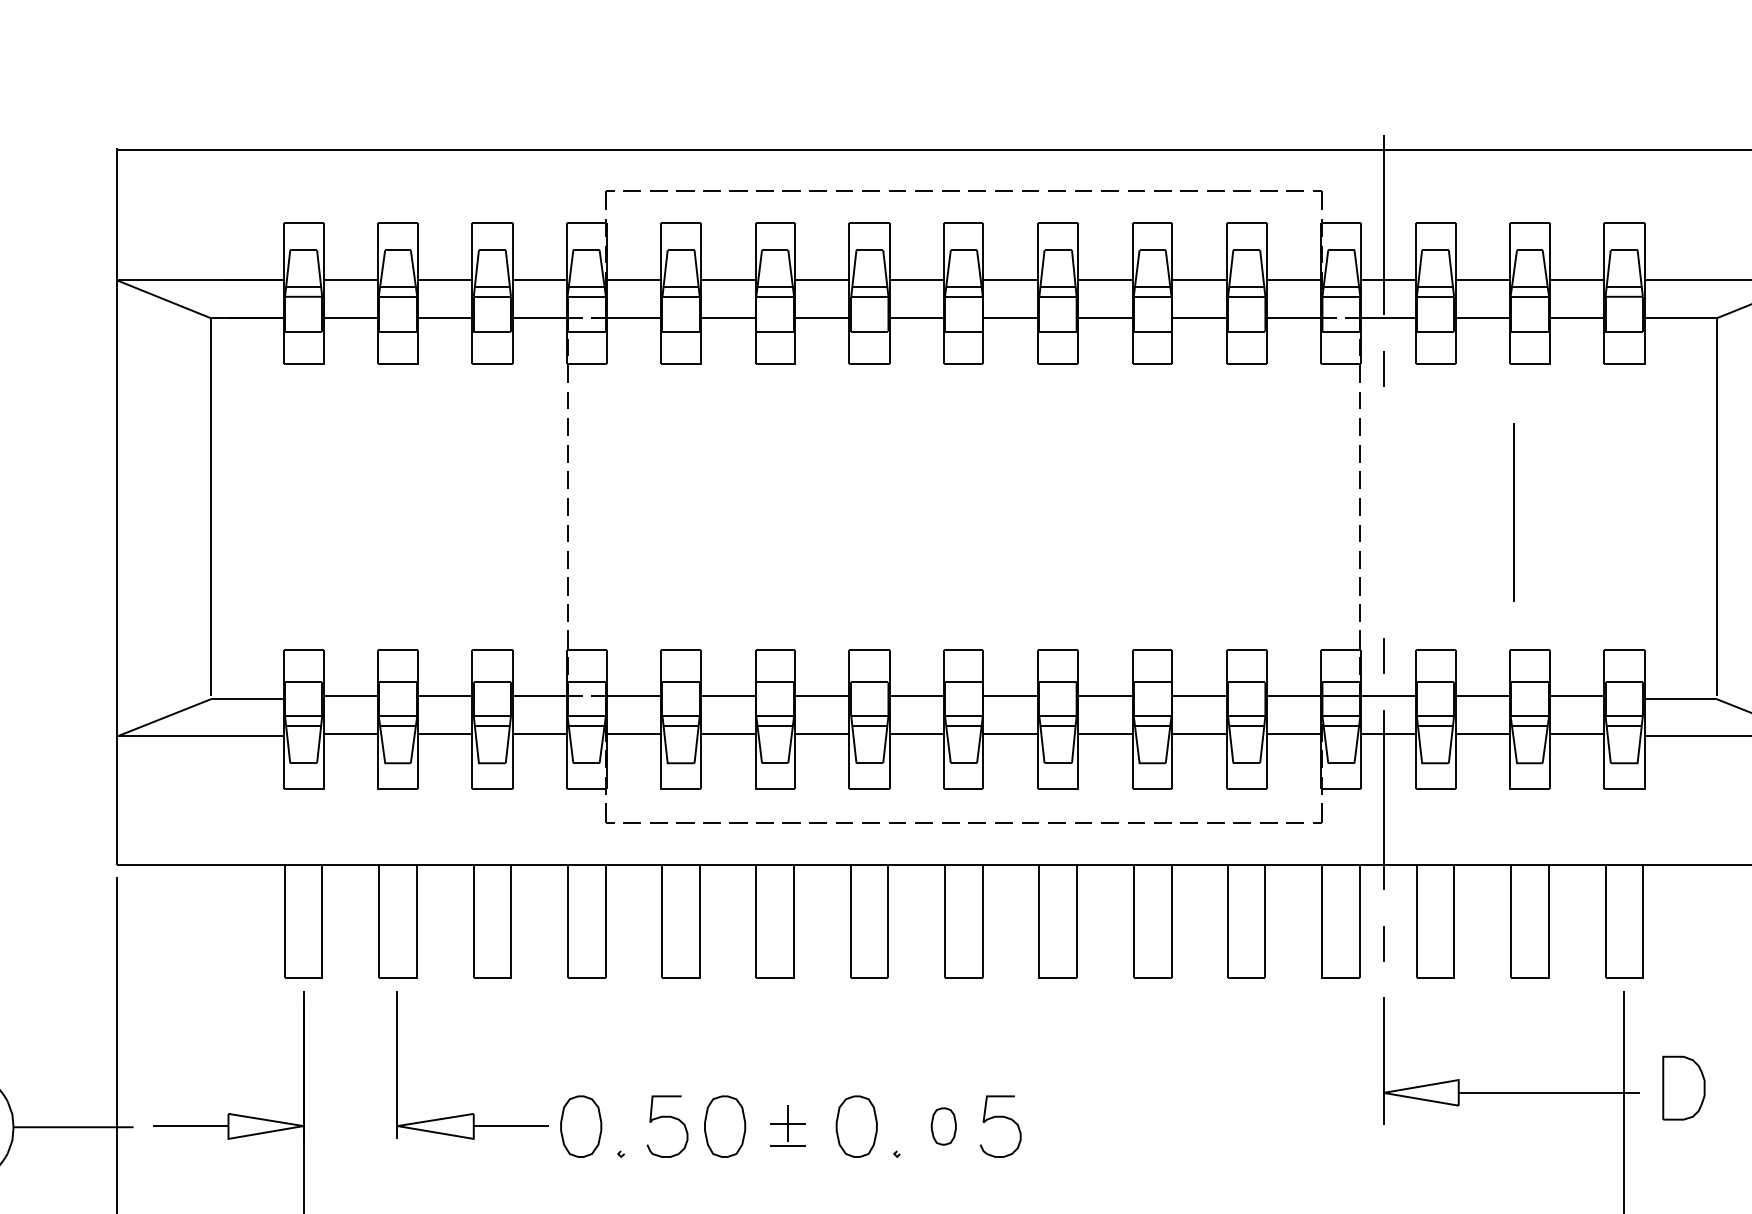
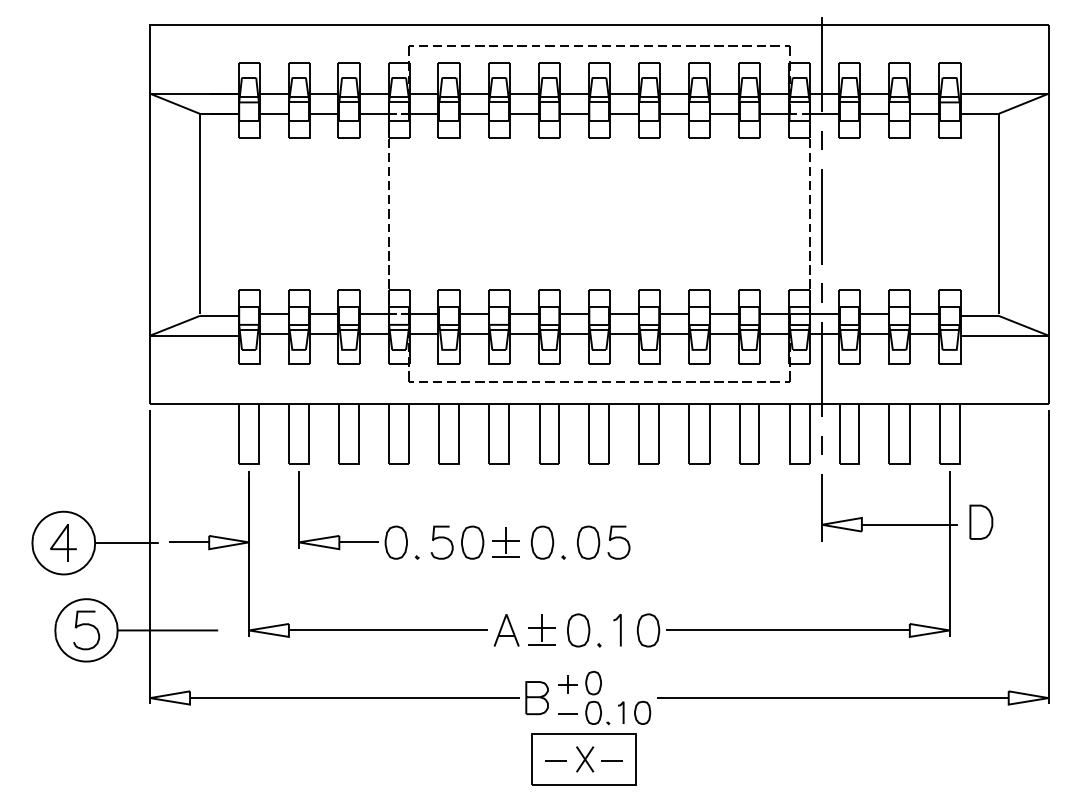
line: (1512, 511) -> (821, 216), moved
part: (786, 1126) -> (505, 542), size x1.43
part: (943, 1126) -> (588, 542), size x1.67

